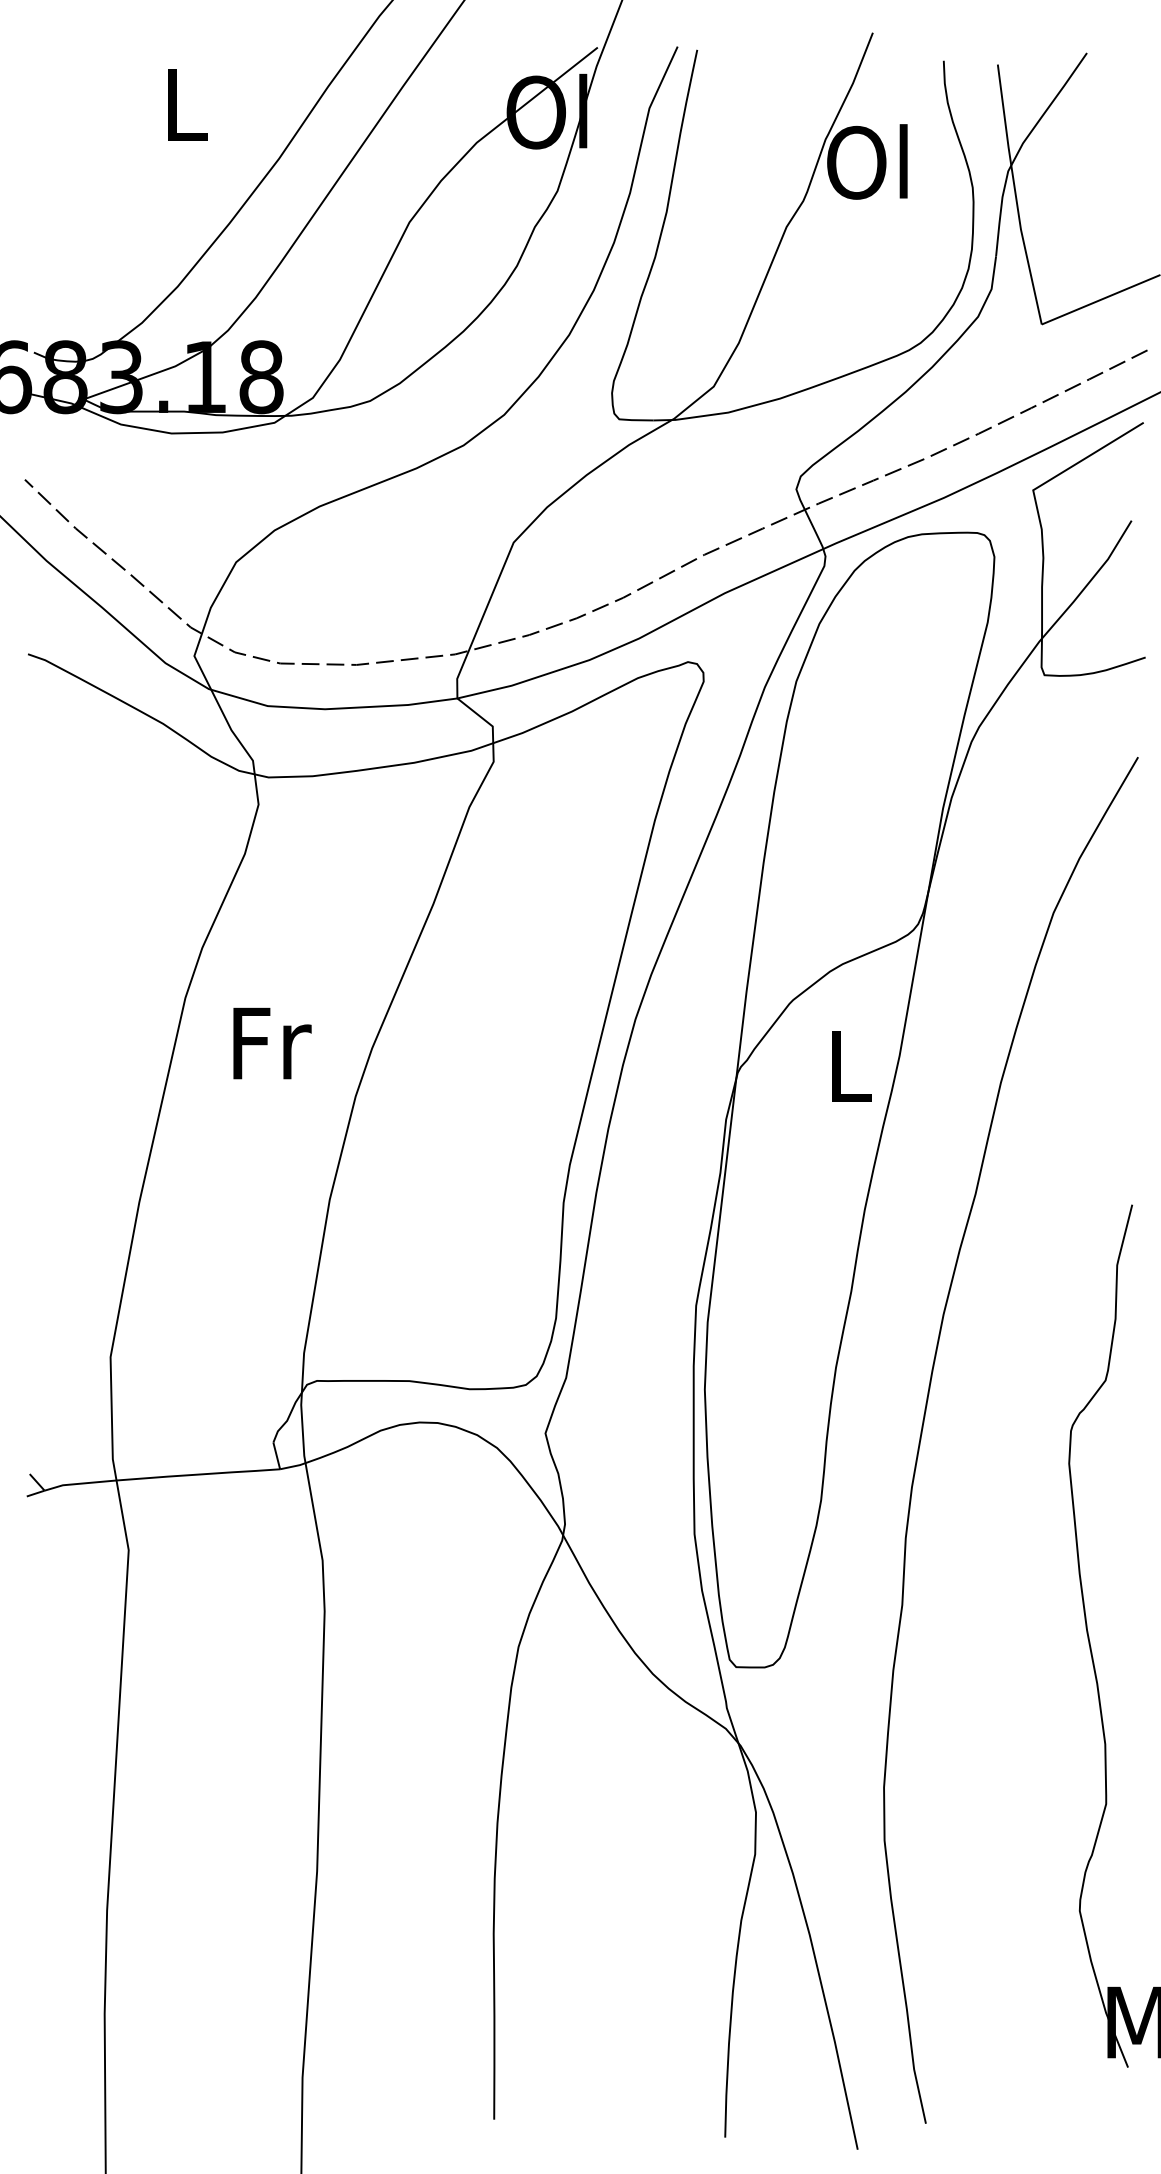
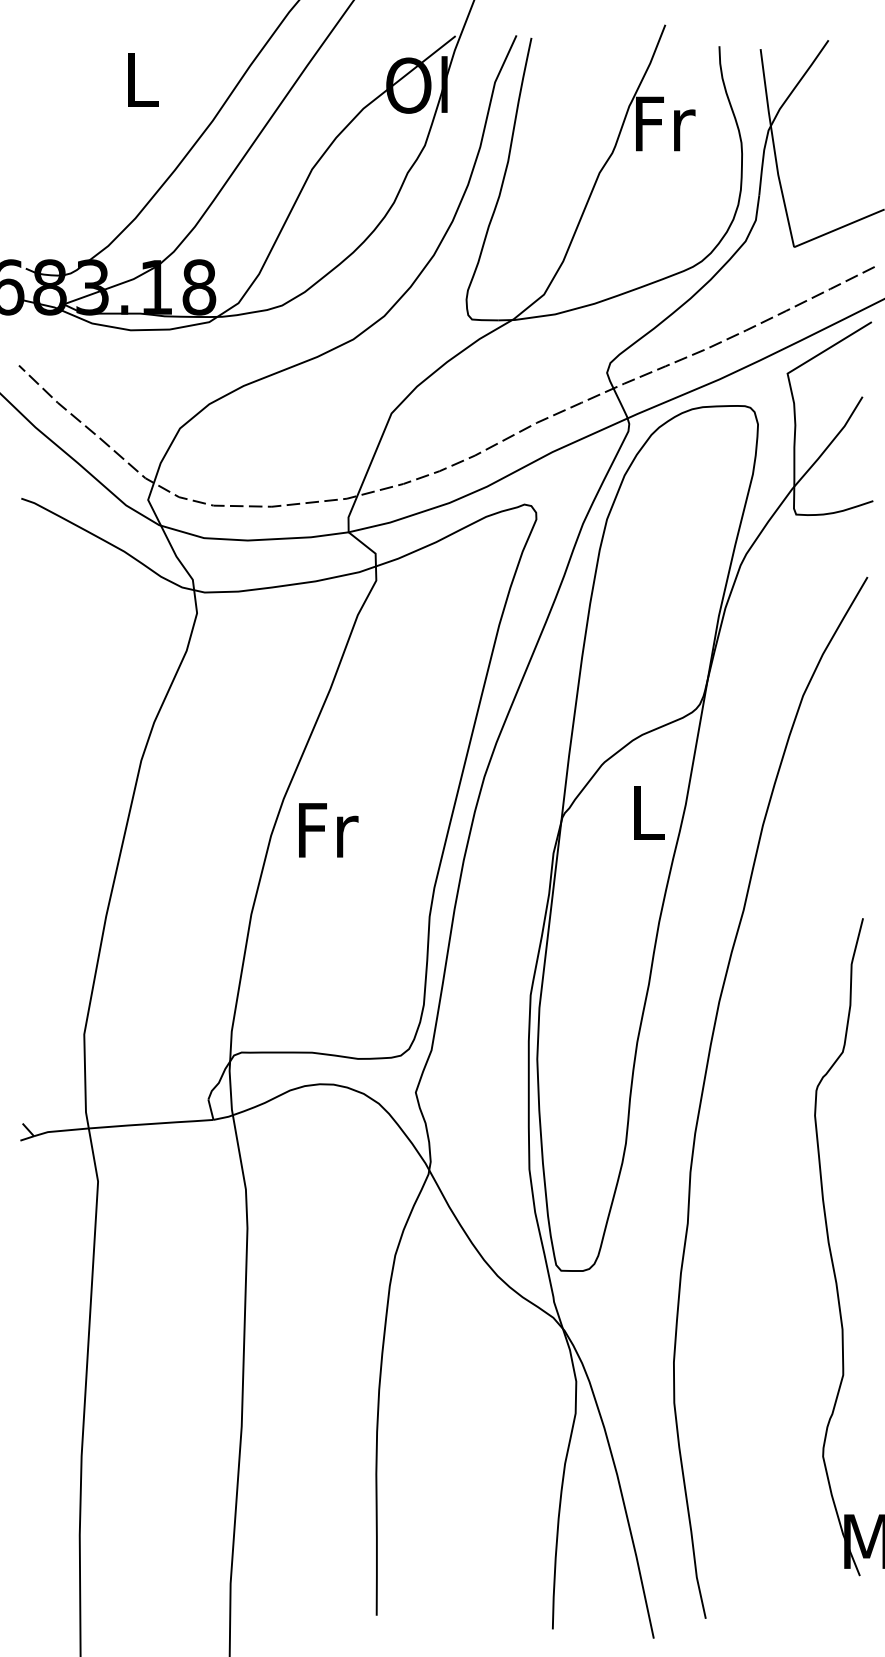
text: (869, 162) -> (662, 123), Ol -> Fr
text: (272, 1043) -> (328, 830), moved

